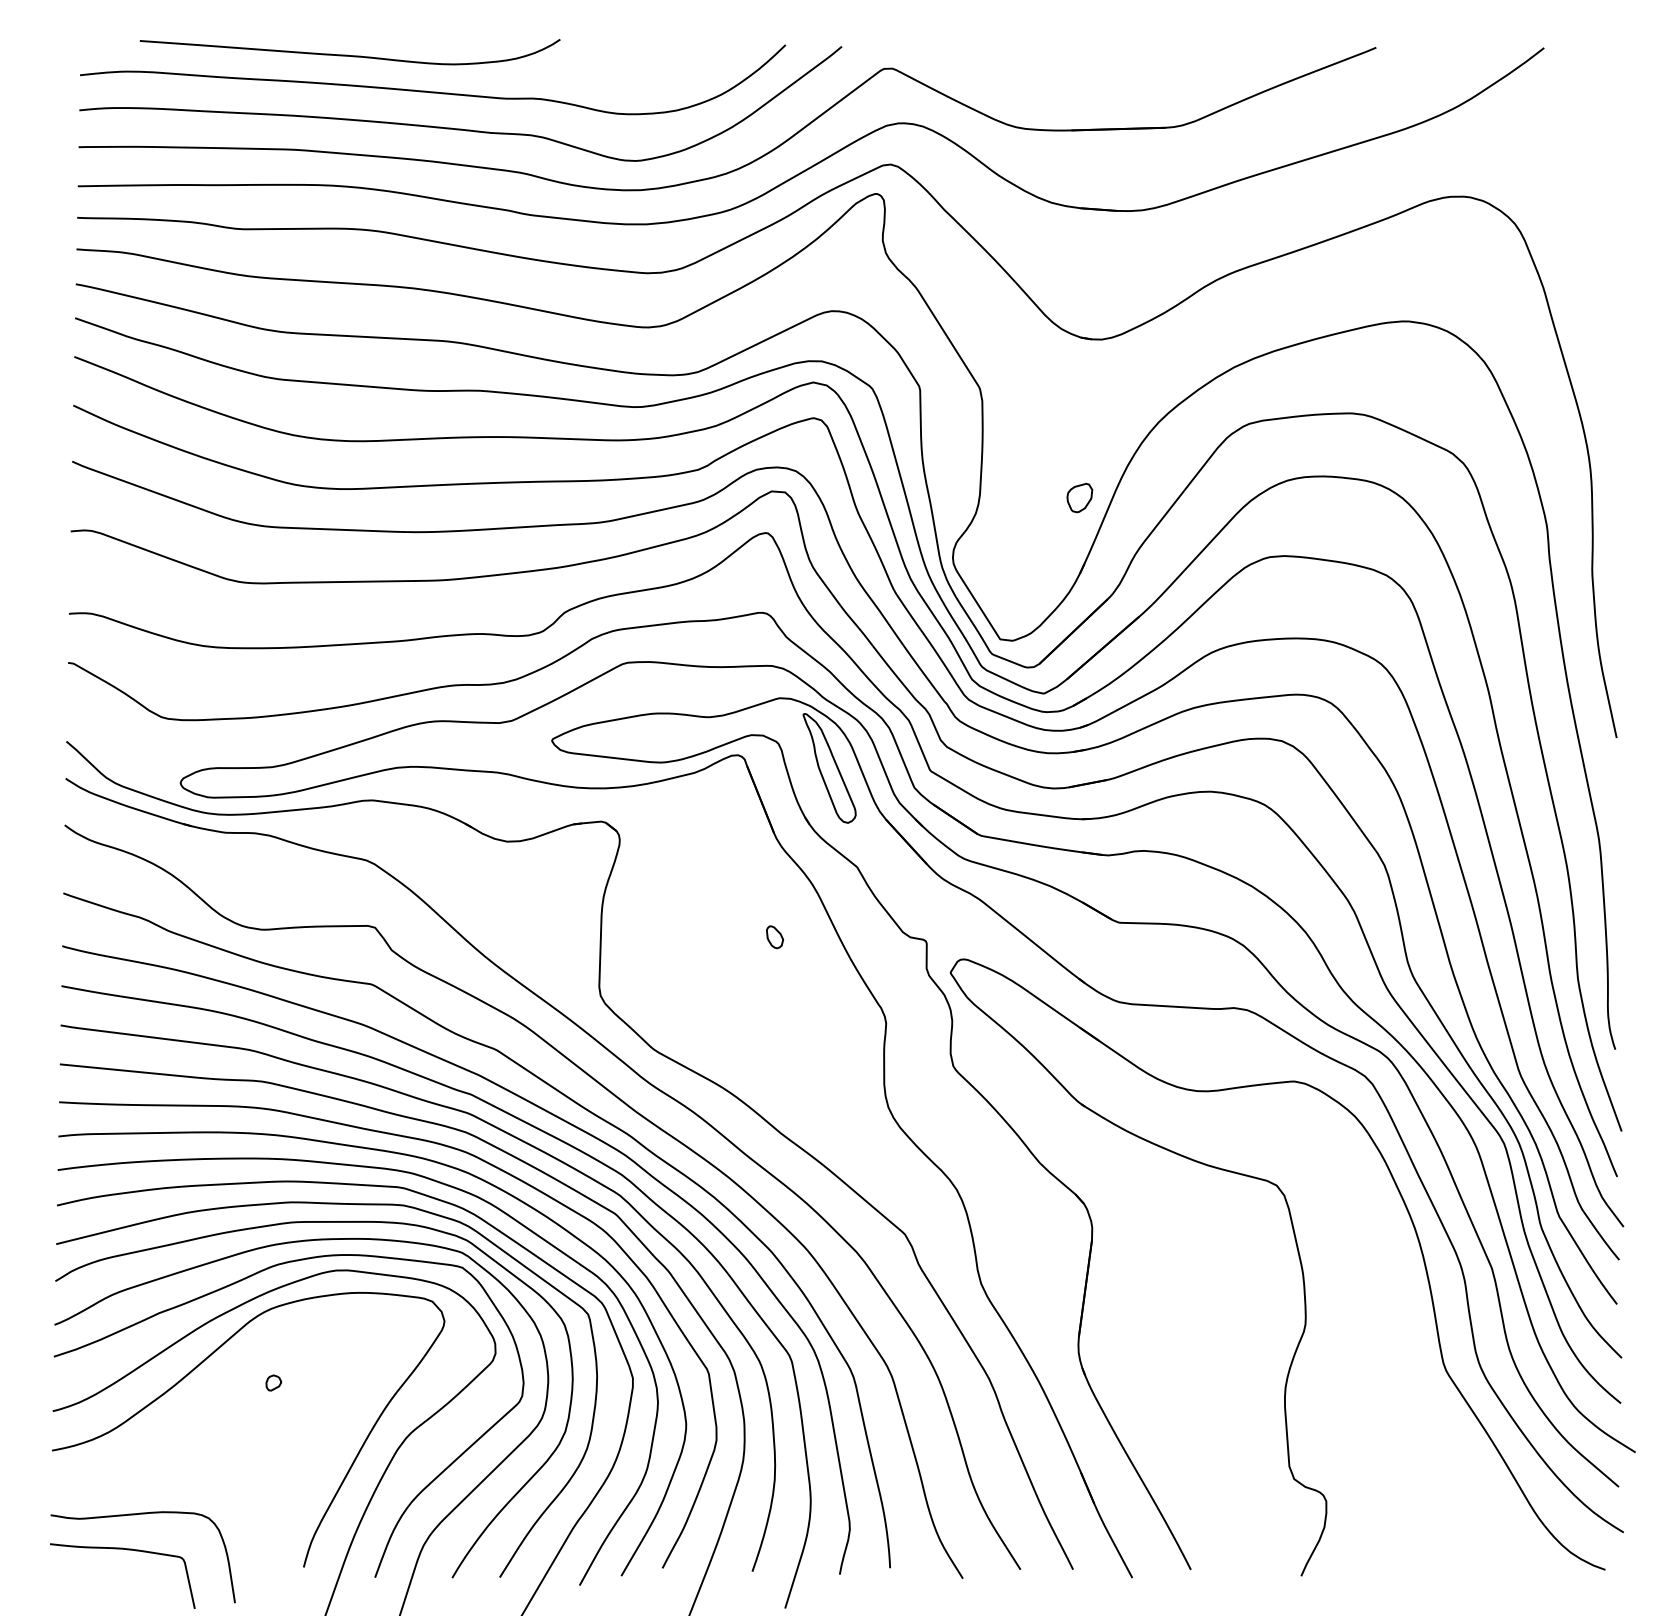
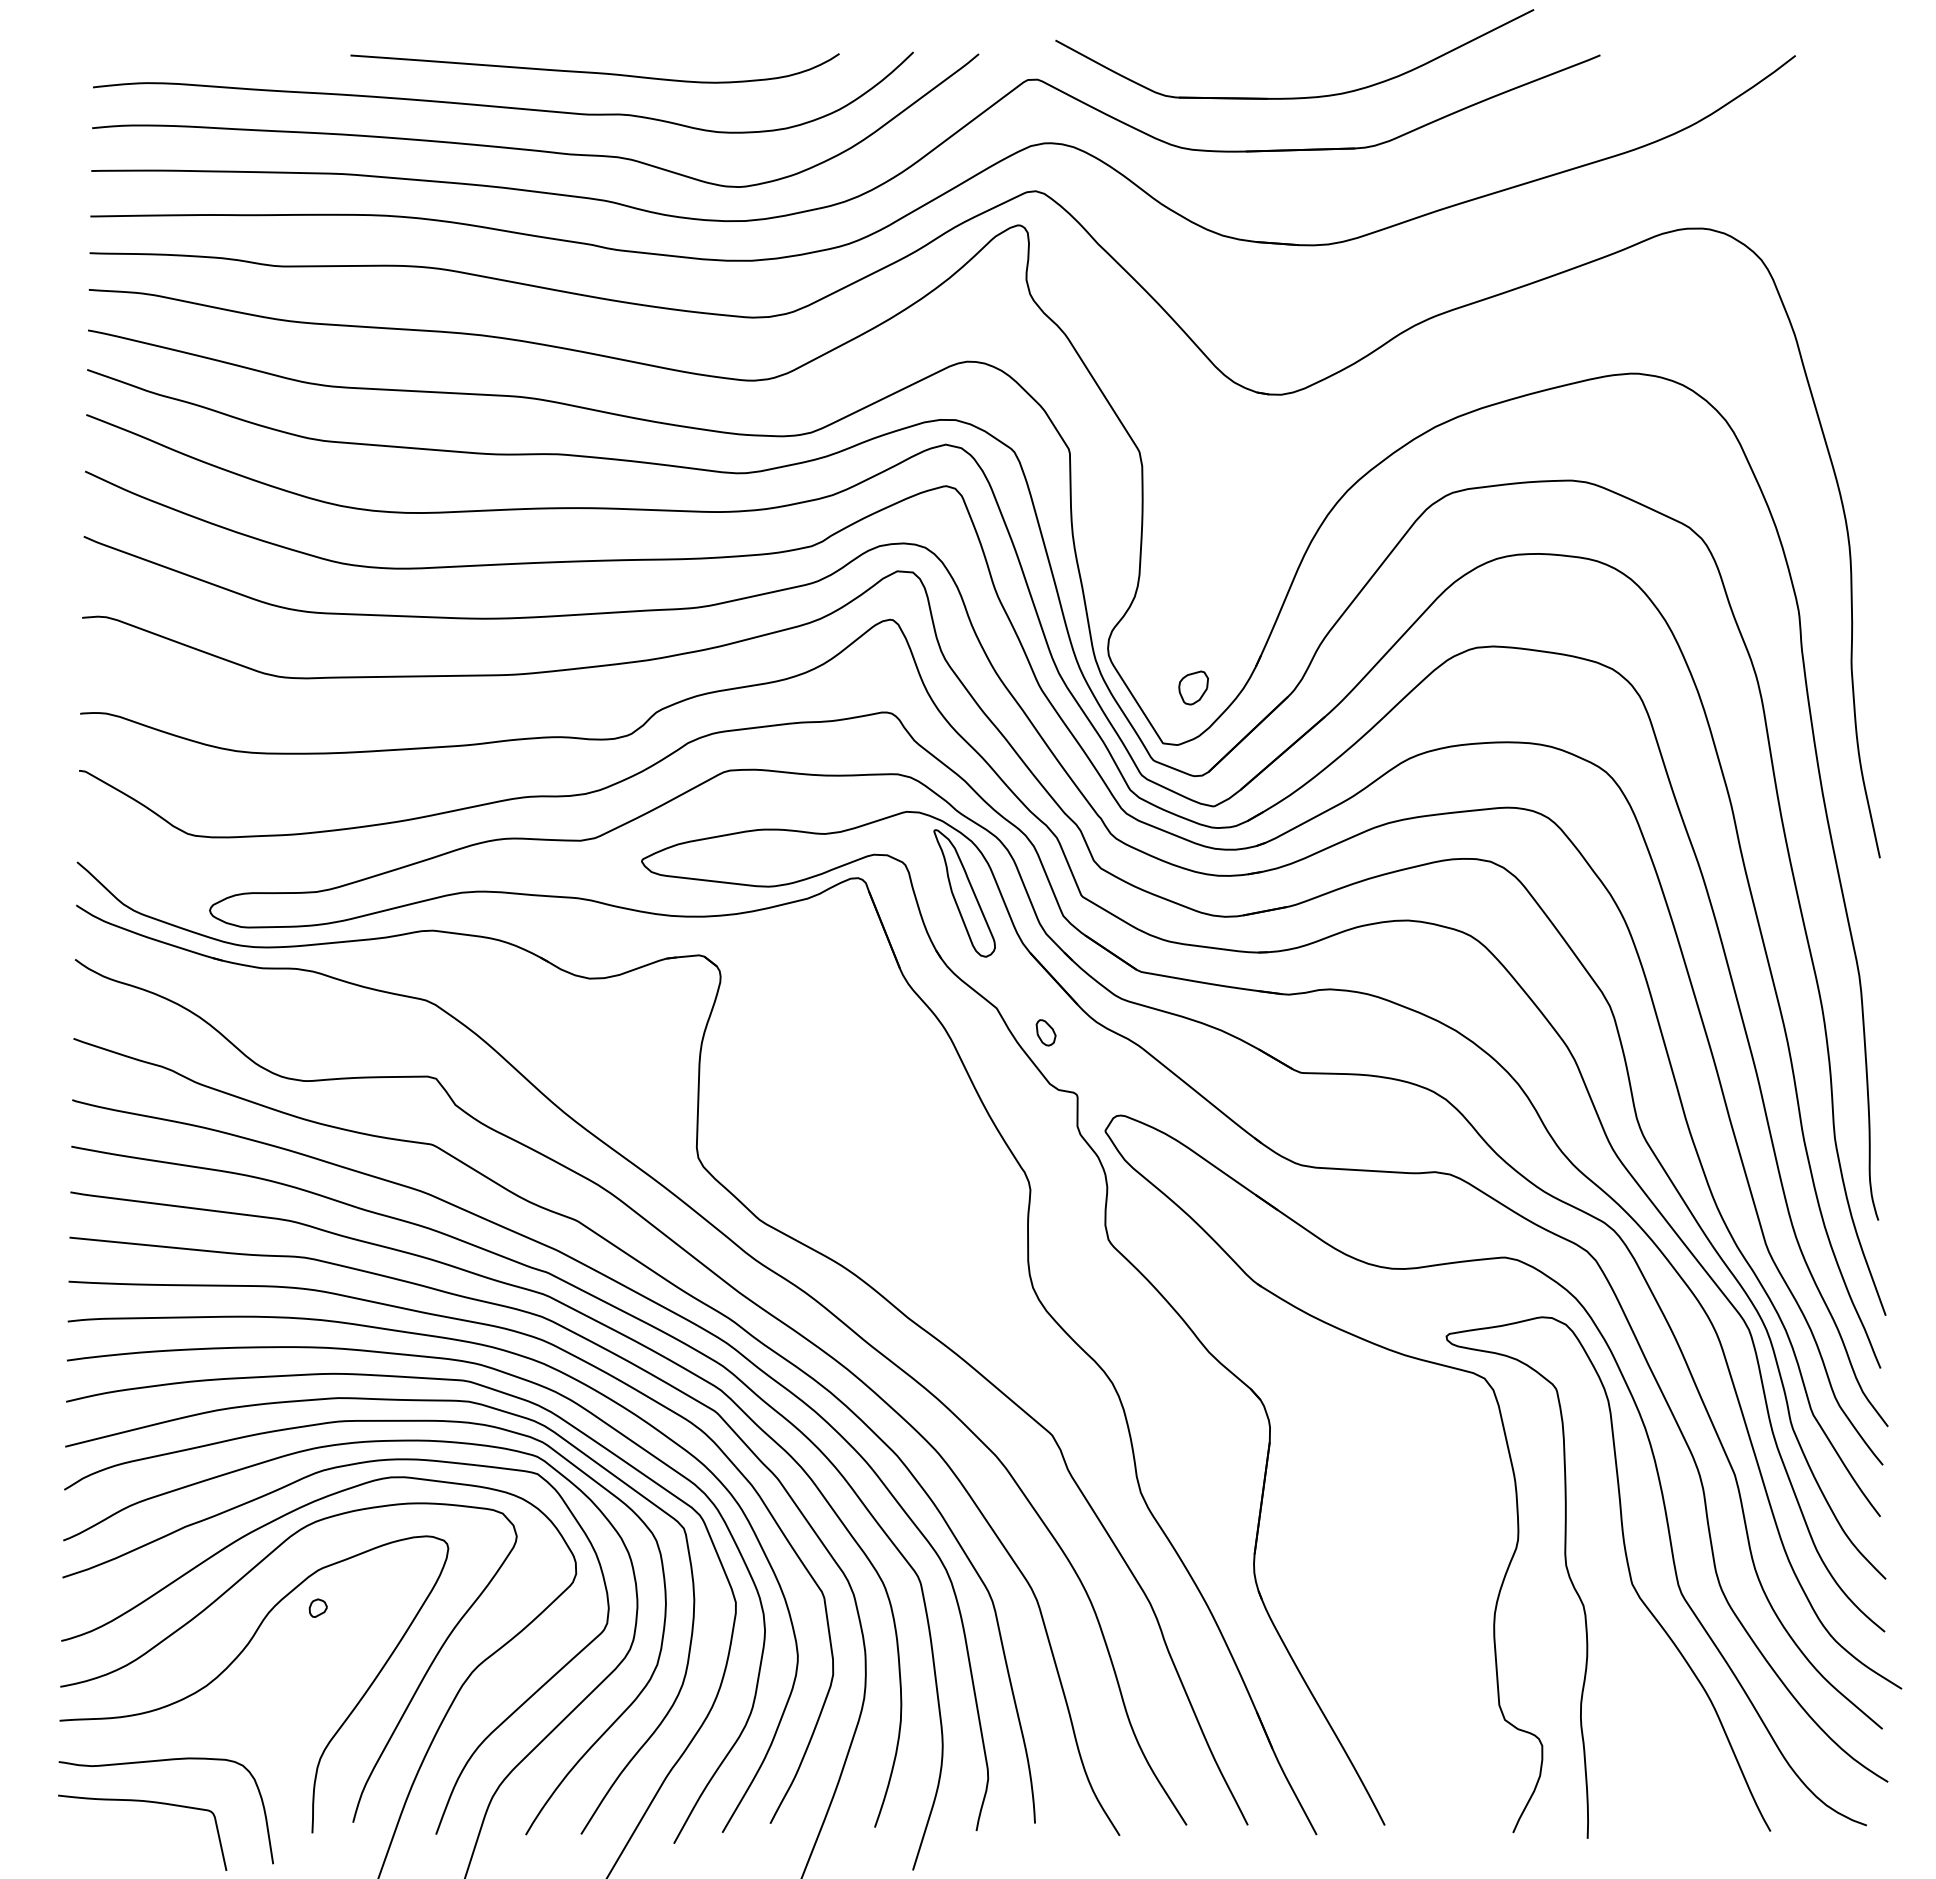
curve: (347, 54) -> (592, 71), moved
part: (1113, 83) -> (1294, 97), added
part: (1079, 497) -> (1193, 687), moved
part: (774, 936) -> (1045, 1032), moved
curve: (1400, 1353) -> (1628, 1573), added
curve: (200, 1429) -> (233, 1662), added

